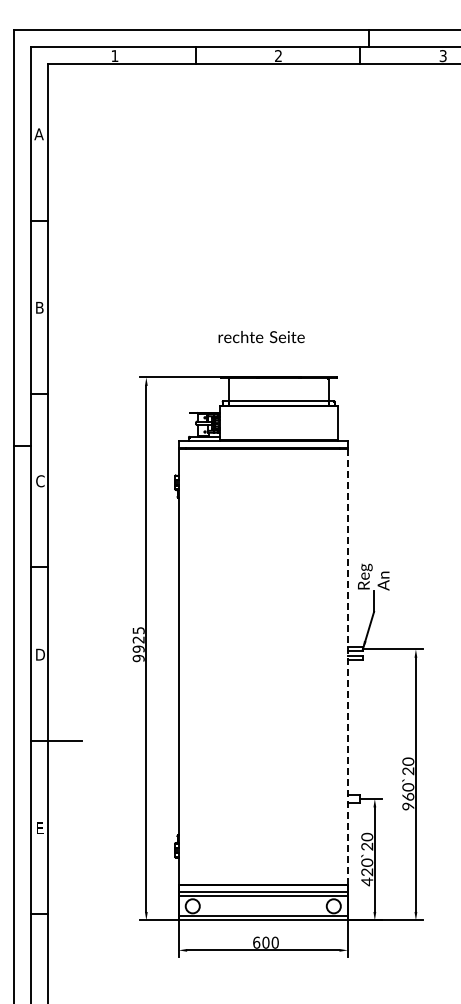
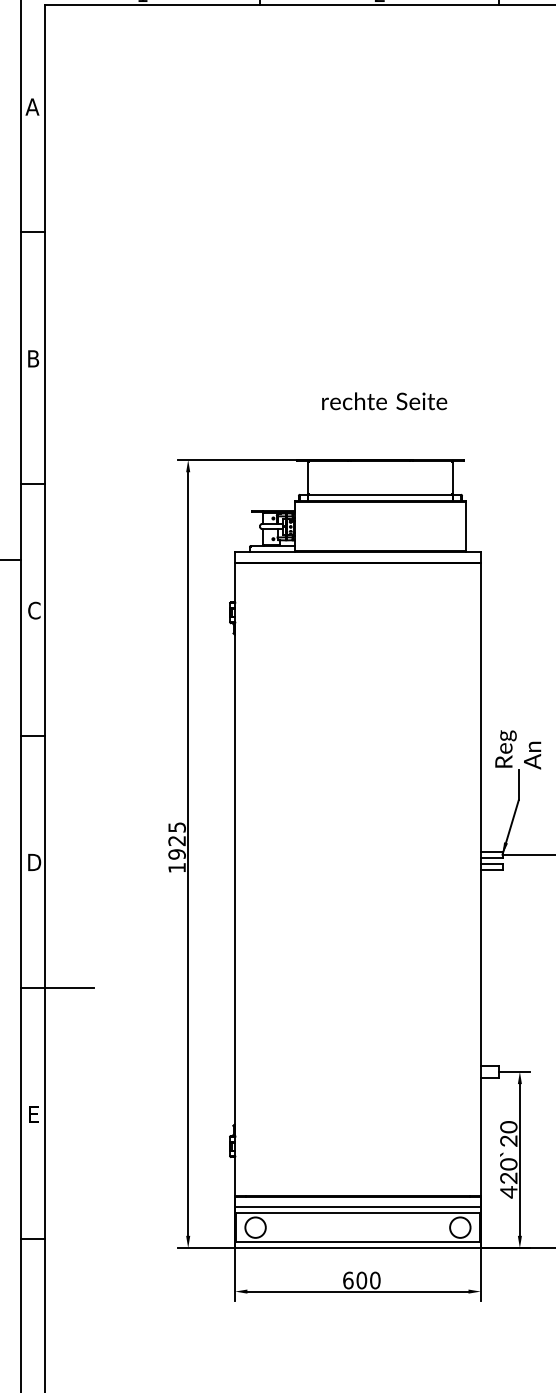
text: (261, 337) -> (384, 401), moved
text: (138, 658) -> (176, 867), 9925 -> 1925
line: (347, 667) -> (480, 880), dashed -> solid

